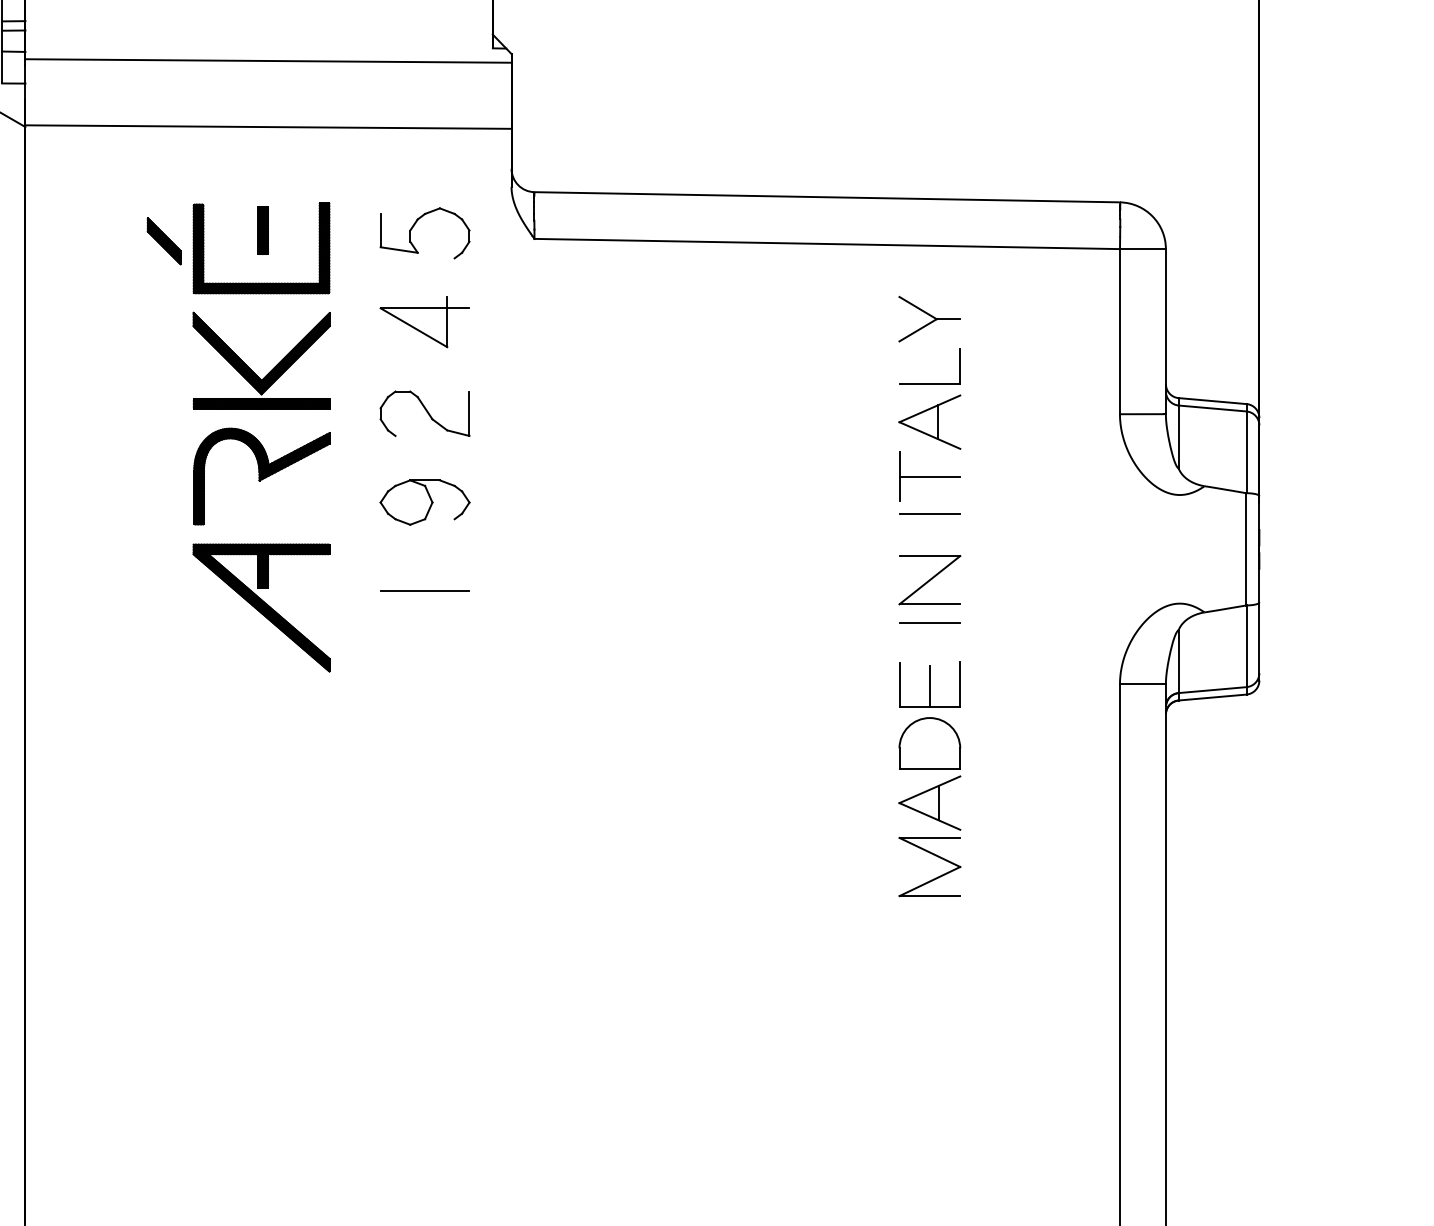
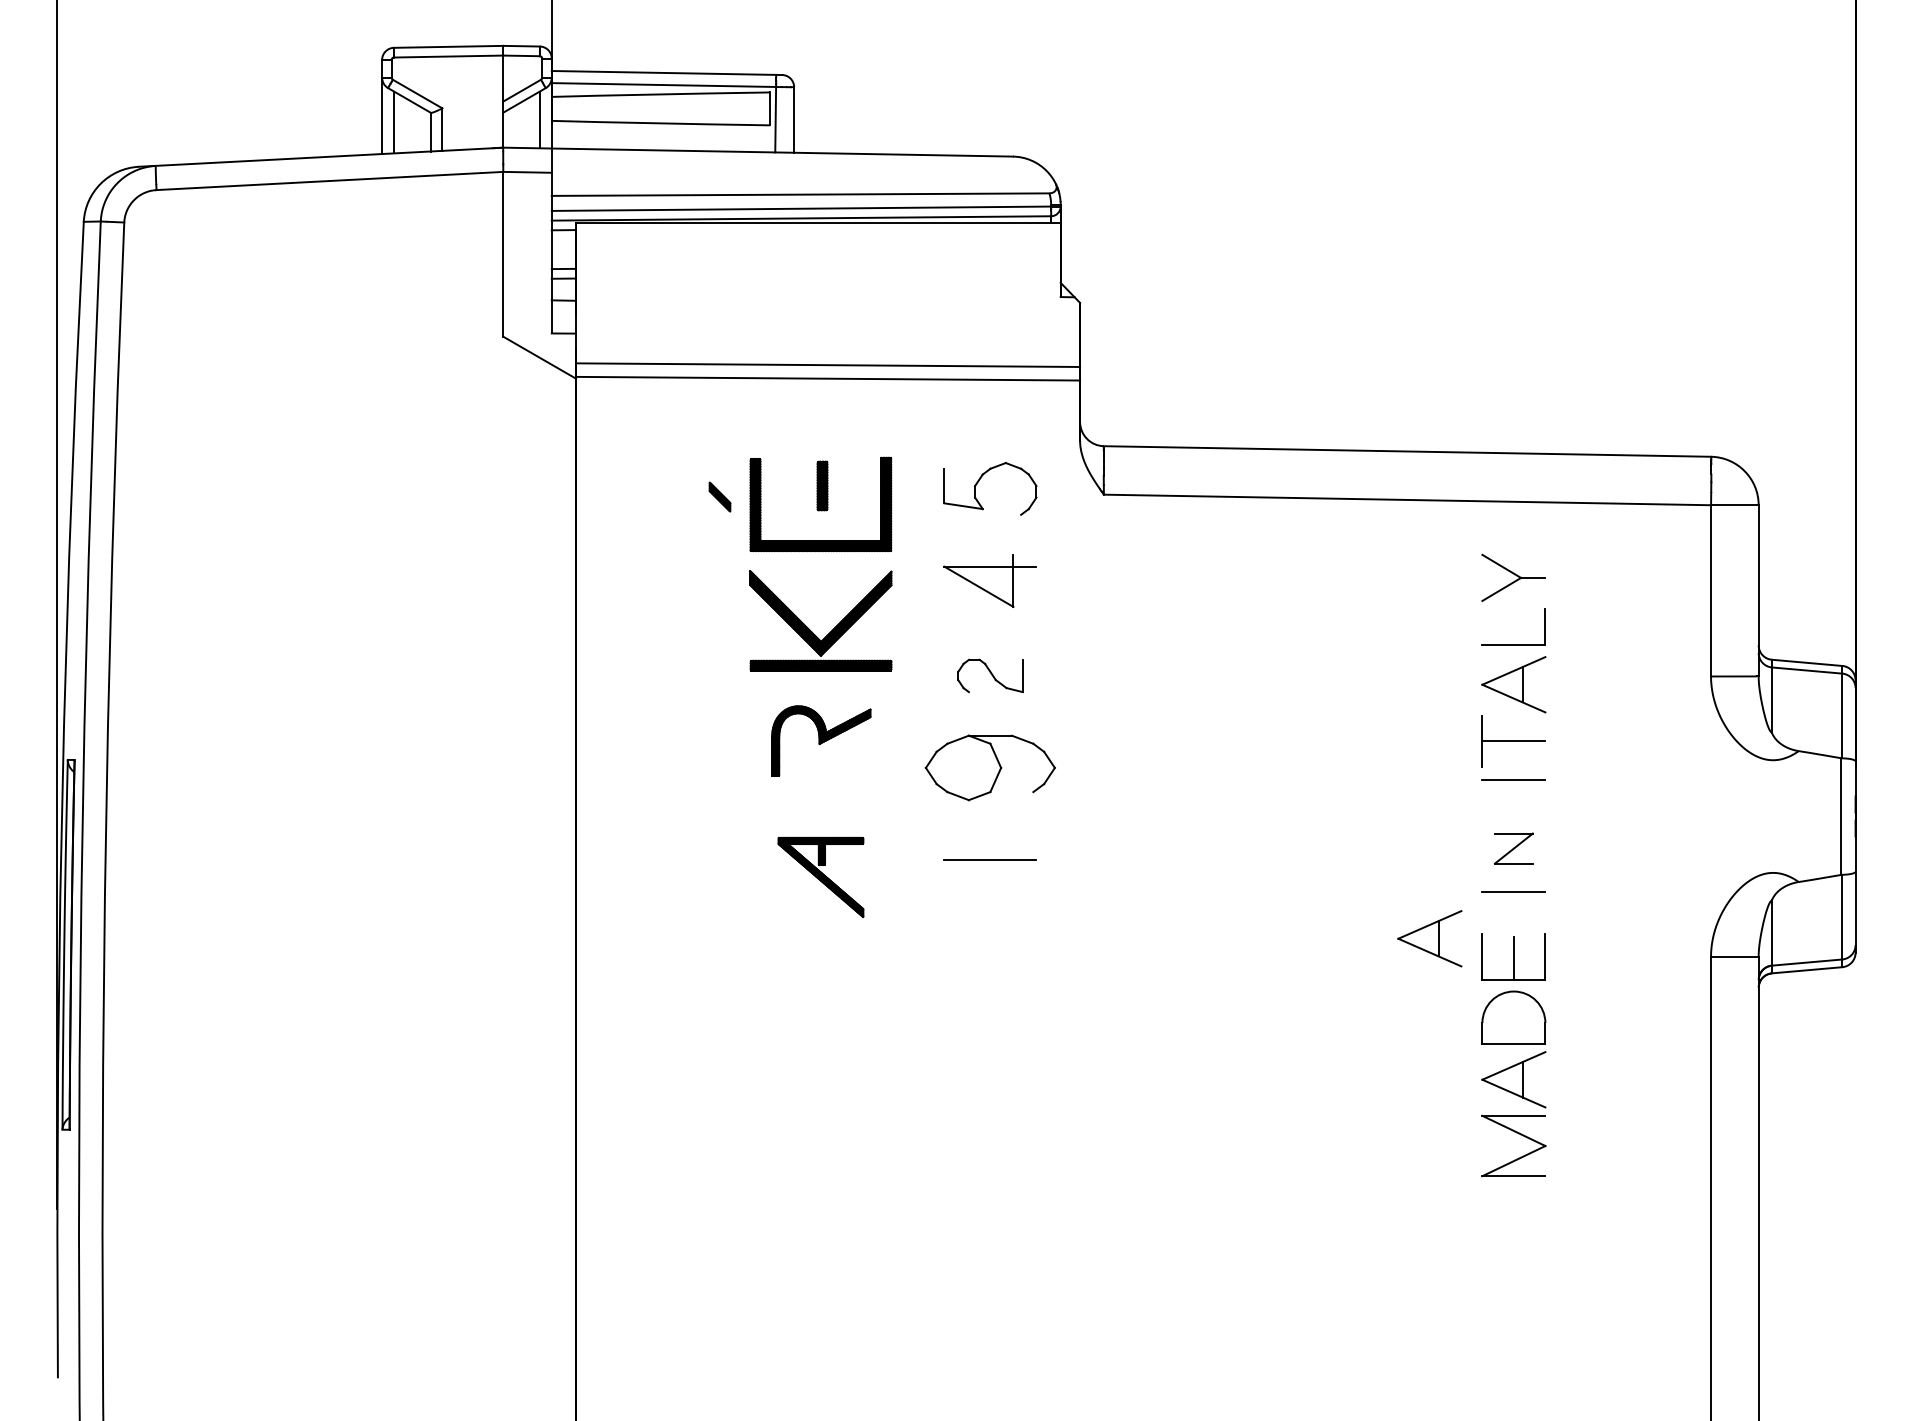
line: (268, 60) -> (828, 364), moved
part: (163, 240) -> (719, 496), size x0.6
part: (425, 413) -> (990, 675), size x0.7
part: (262, 475) -> (821, 740), size x0.7
part: (425, 502) -> (990, 768), size x1.4
part: (929, 580) -> (1513, 848), size x0.6
part: (261, 608) -> (820, 877), size x0.6
part: (848, 666) -> (1429, 938), added

